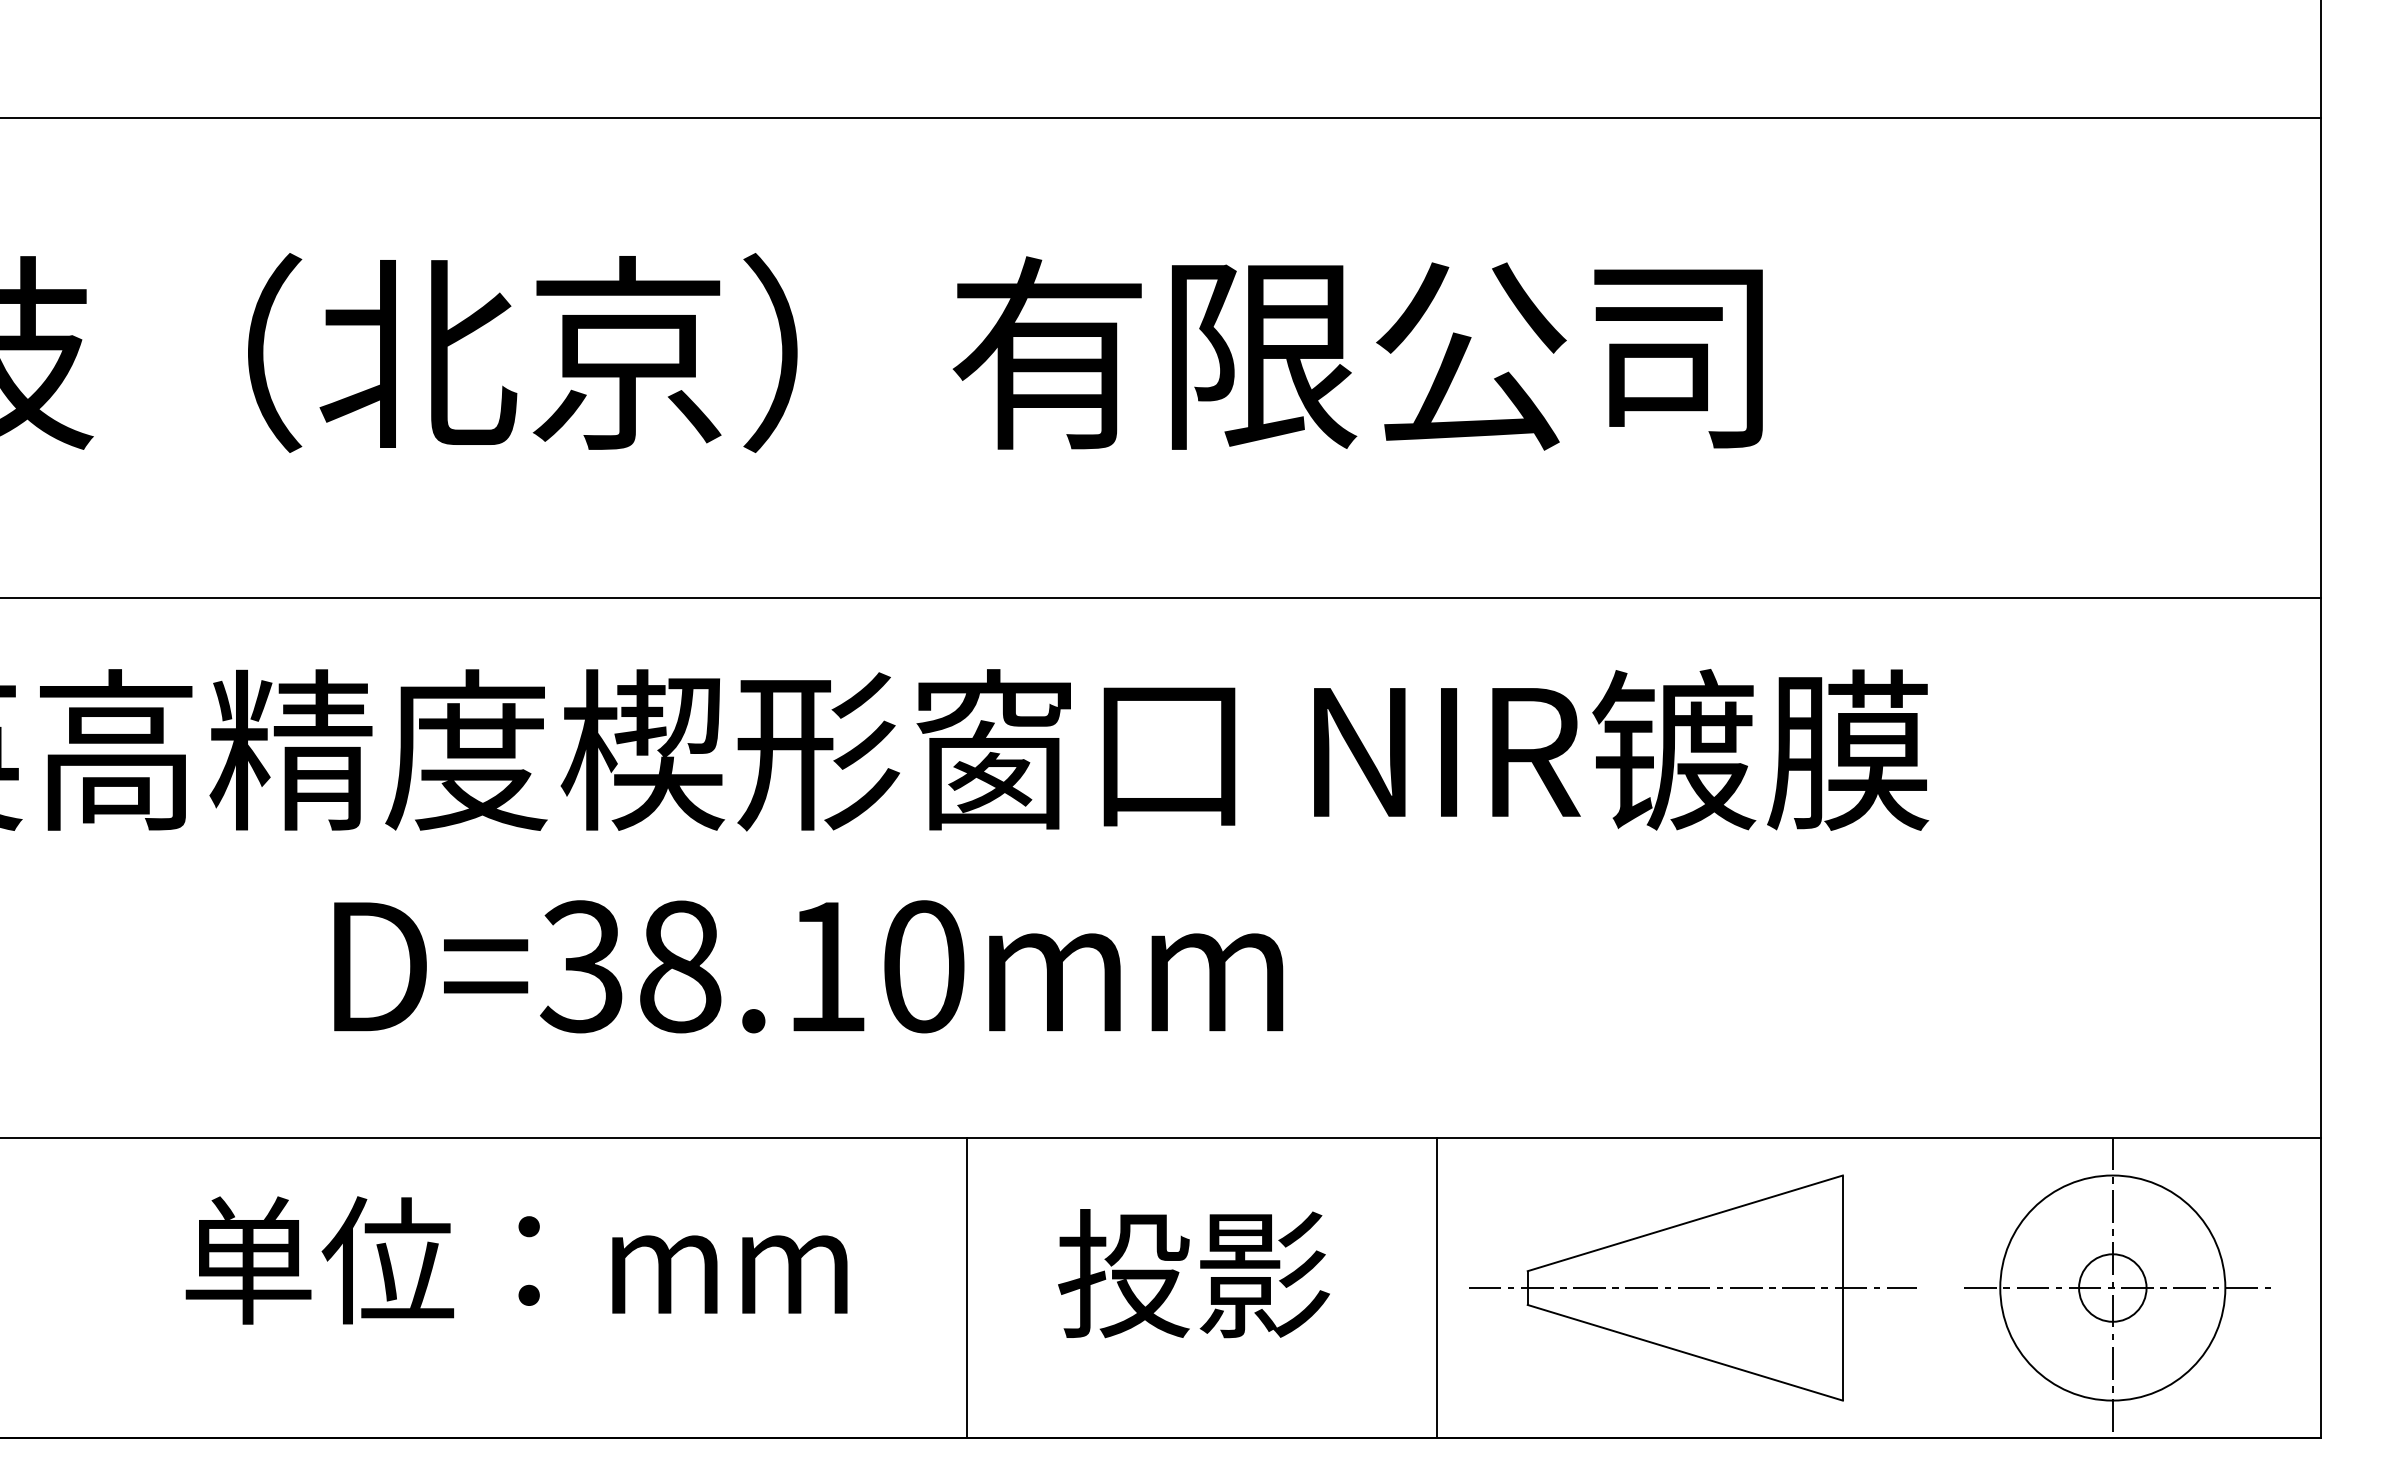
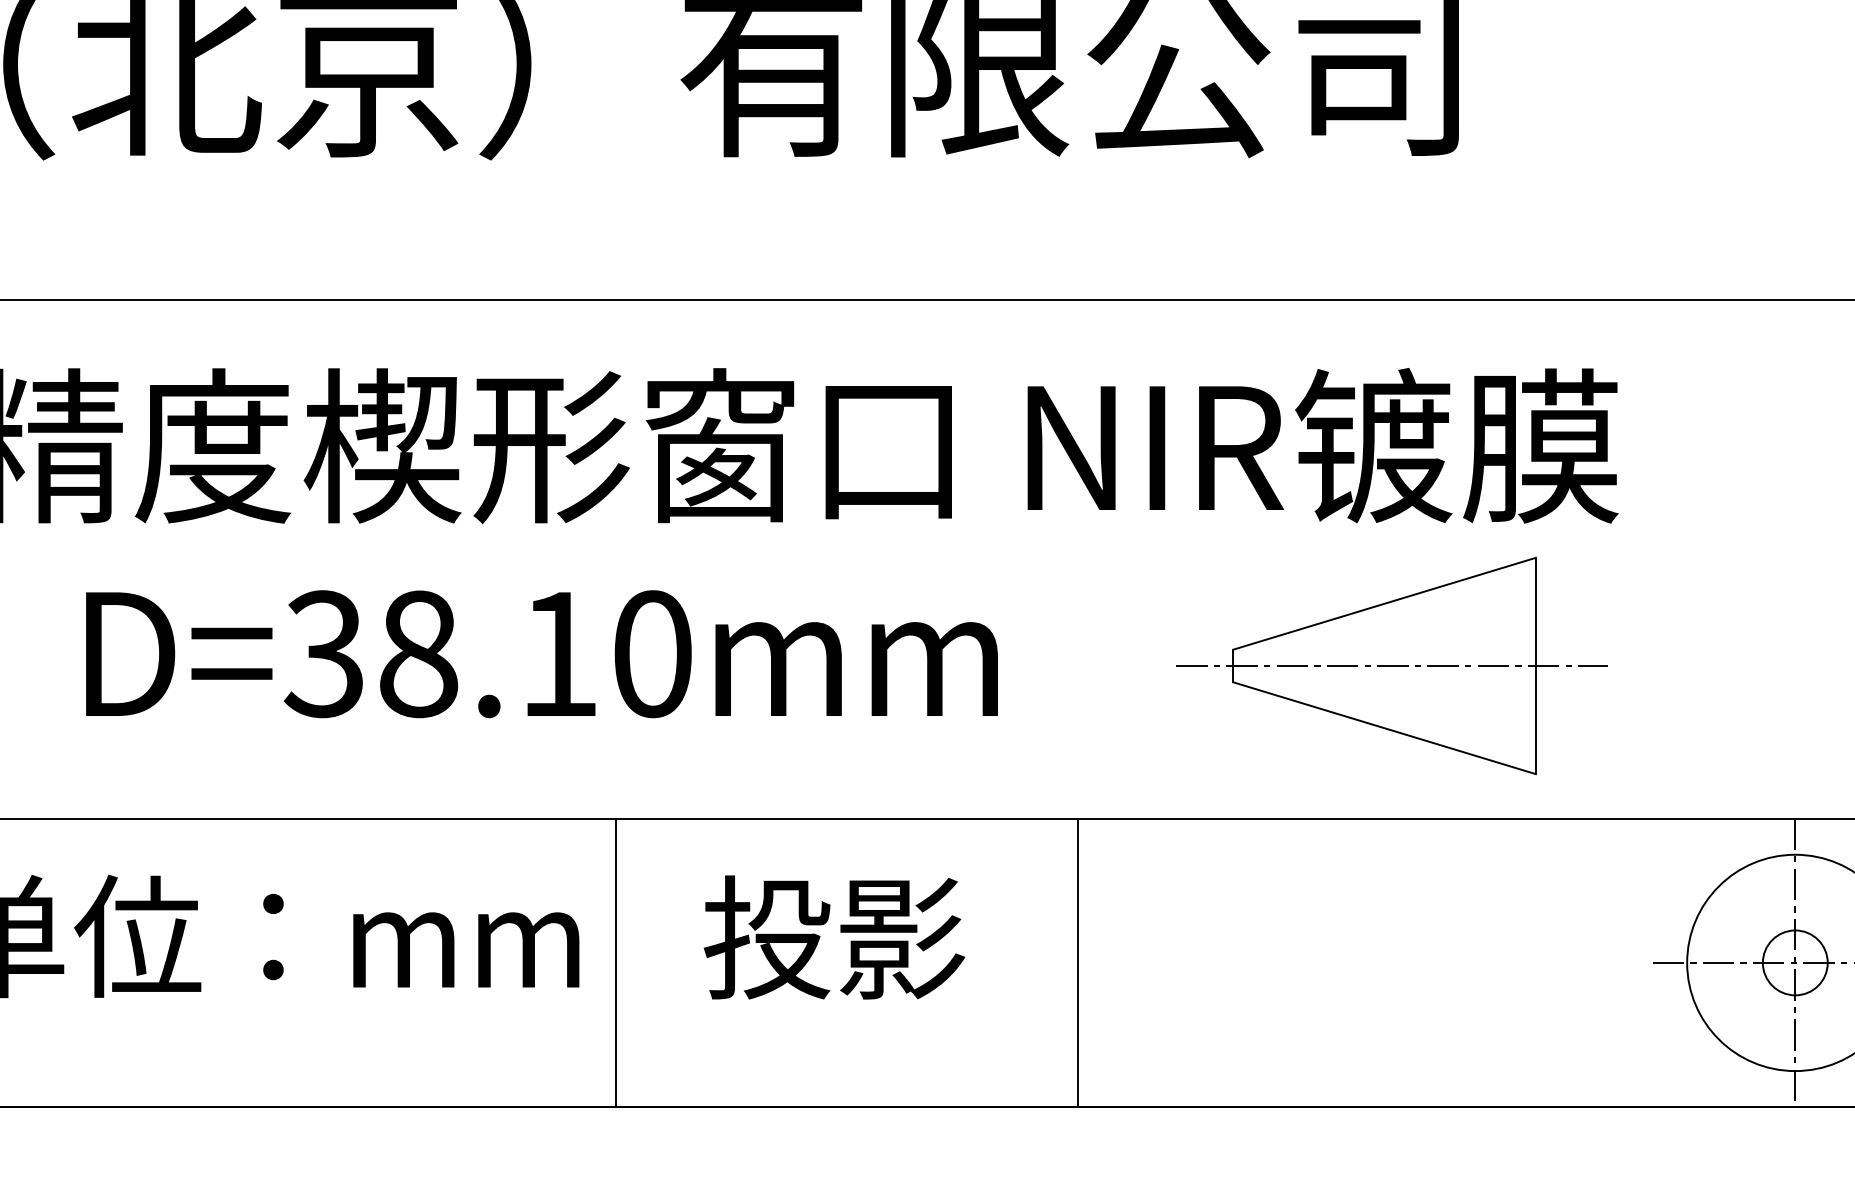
text: (1193, 1273) -> (834, 937), moved
line: (967, 1287) -> (616, 962), moved
line: (1437, 1287) -> (1078, 962), moved
part: (1692, 1287) -> (1391, 665), moved

